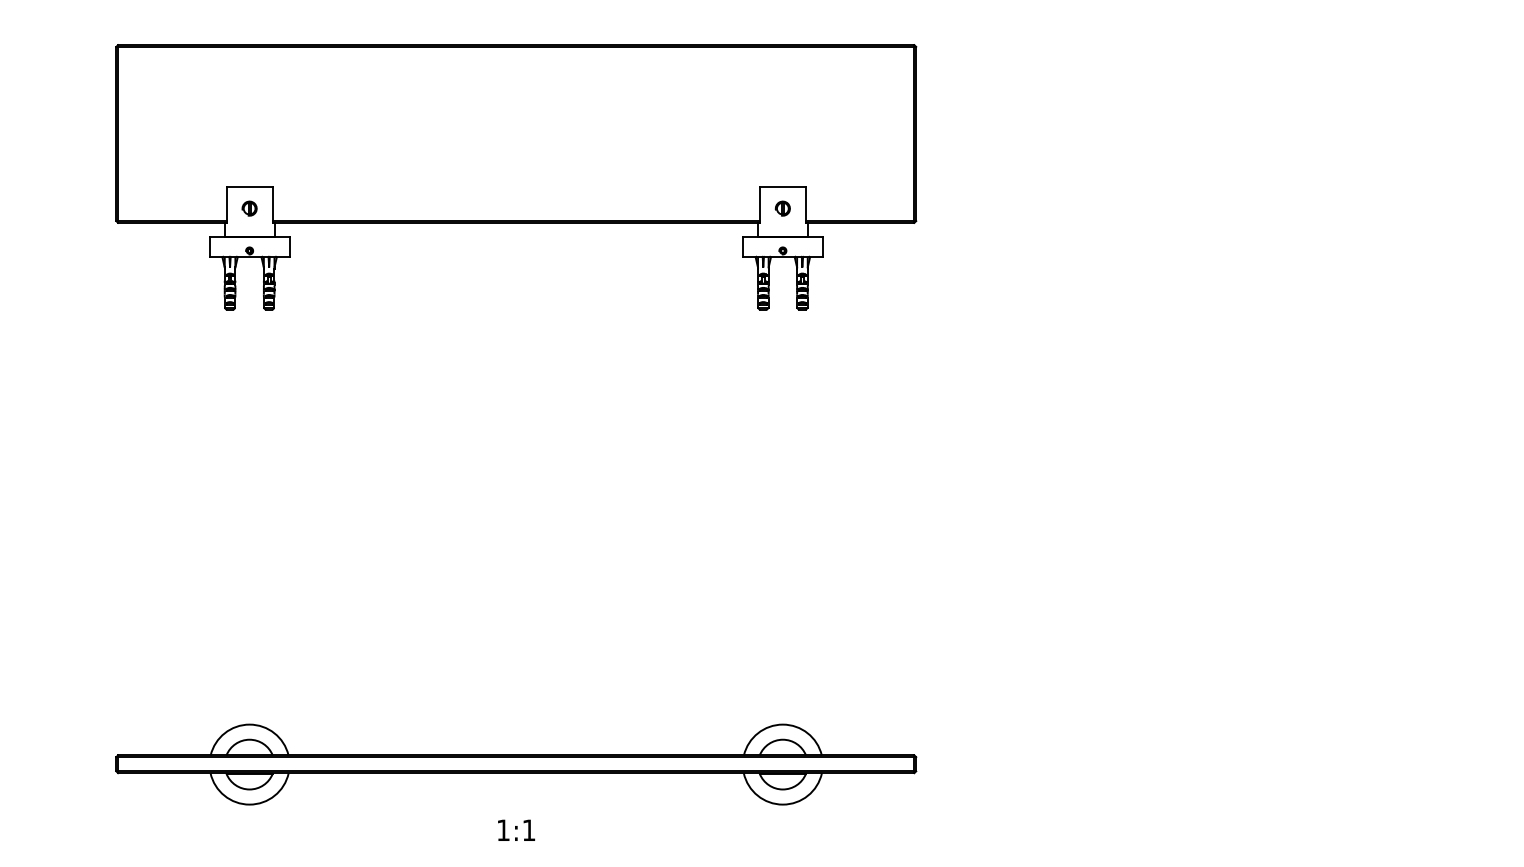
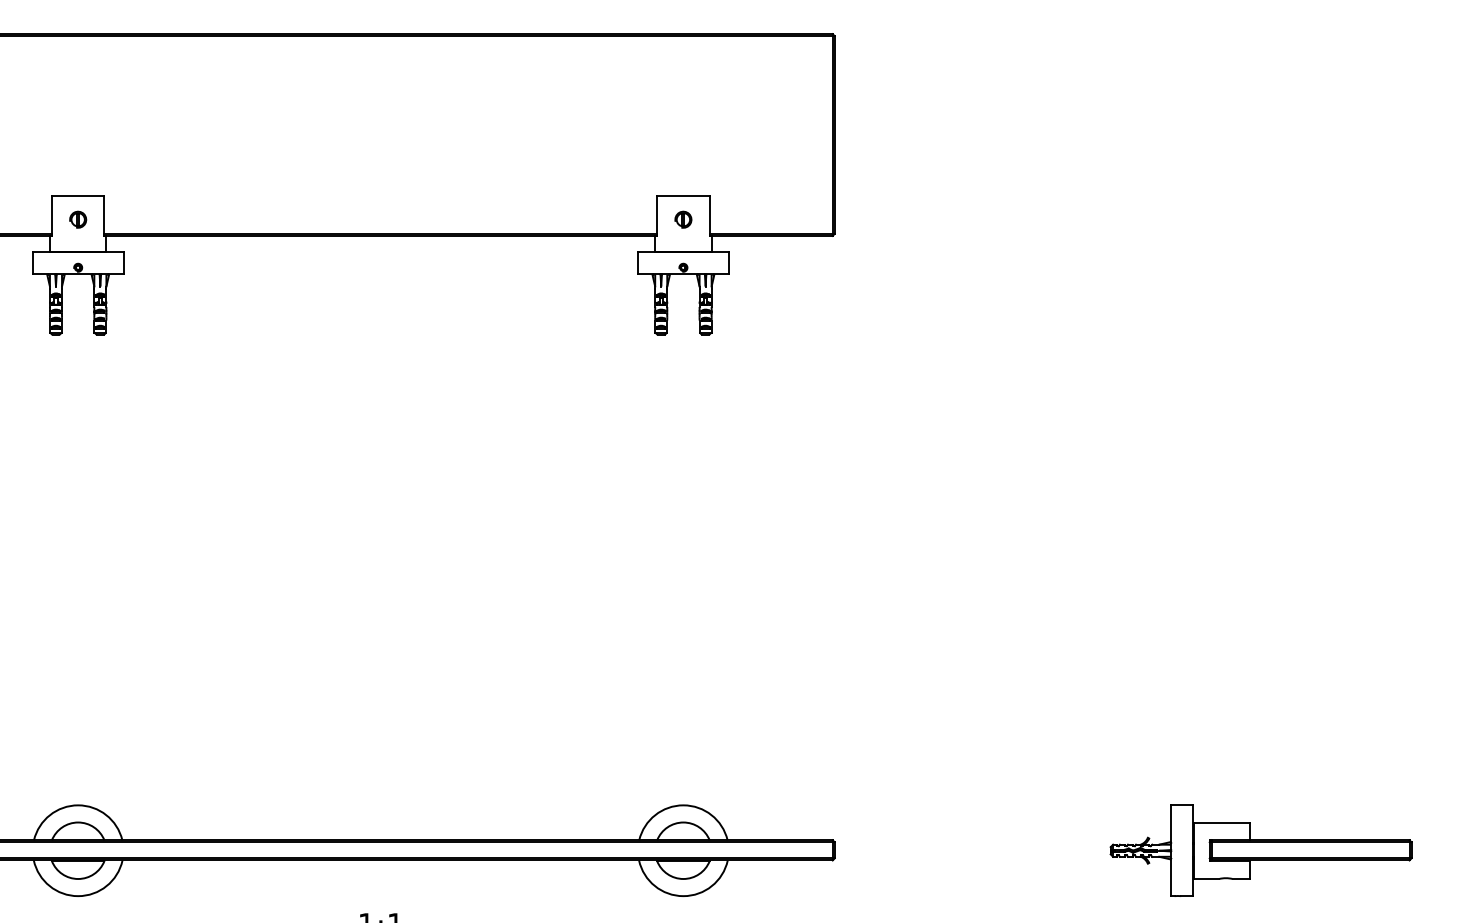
part: (1291, 764) -> (1260, 850), added

